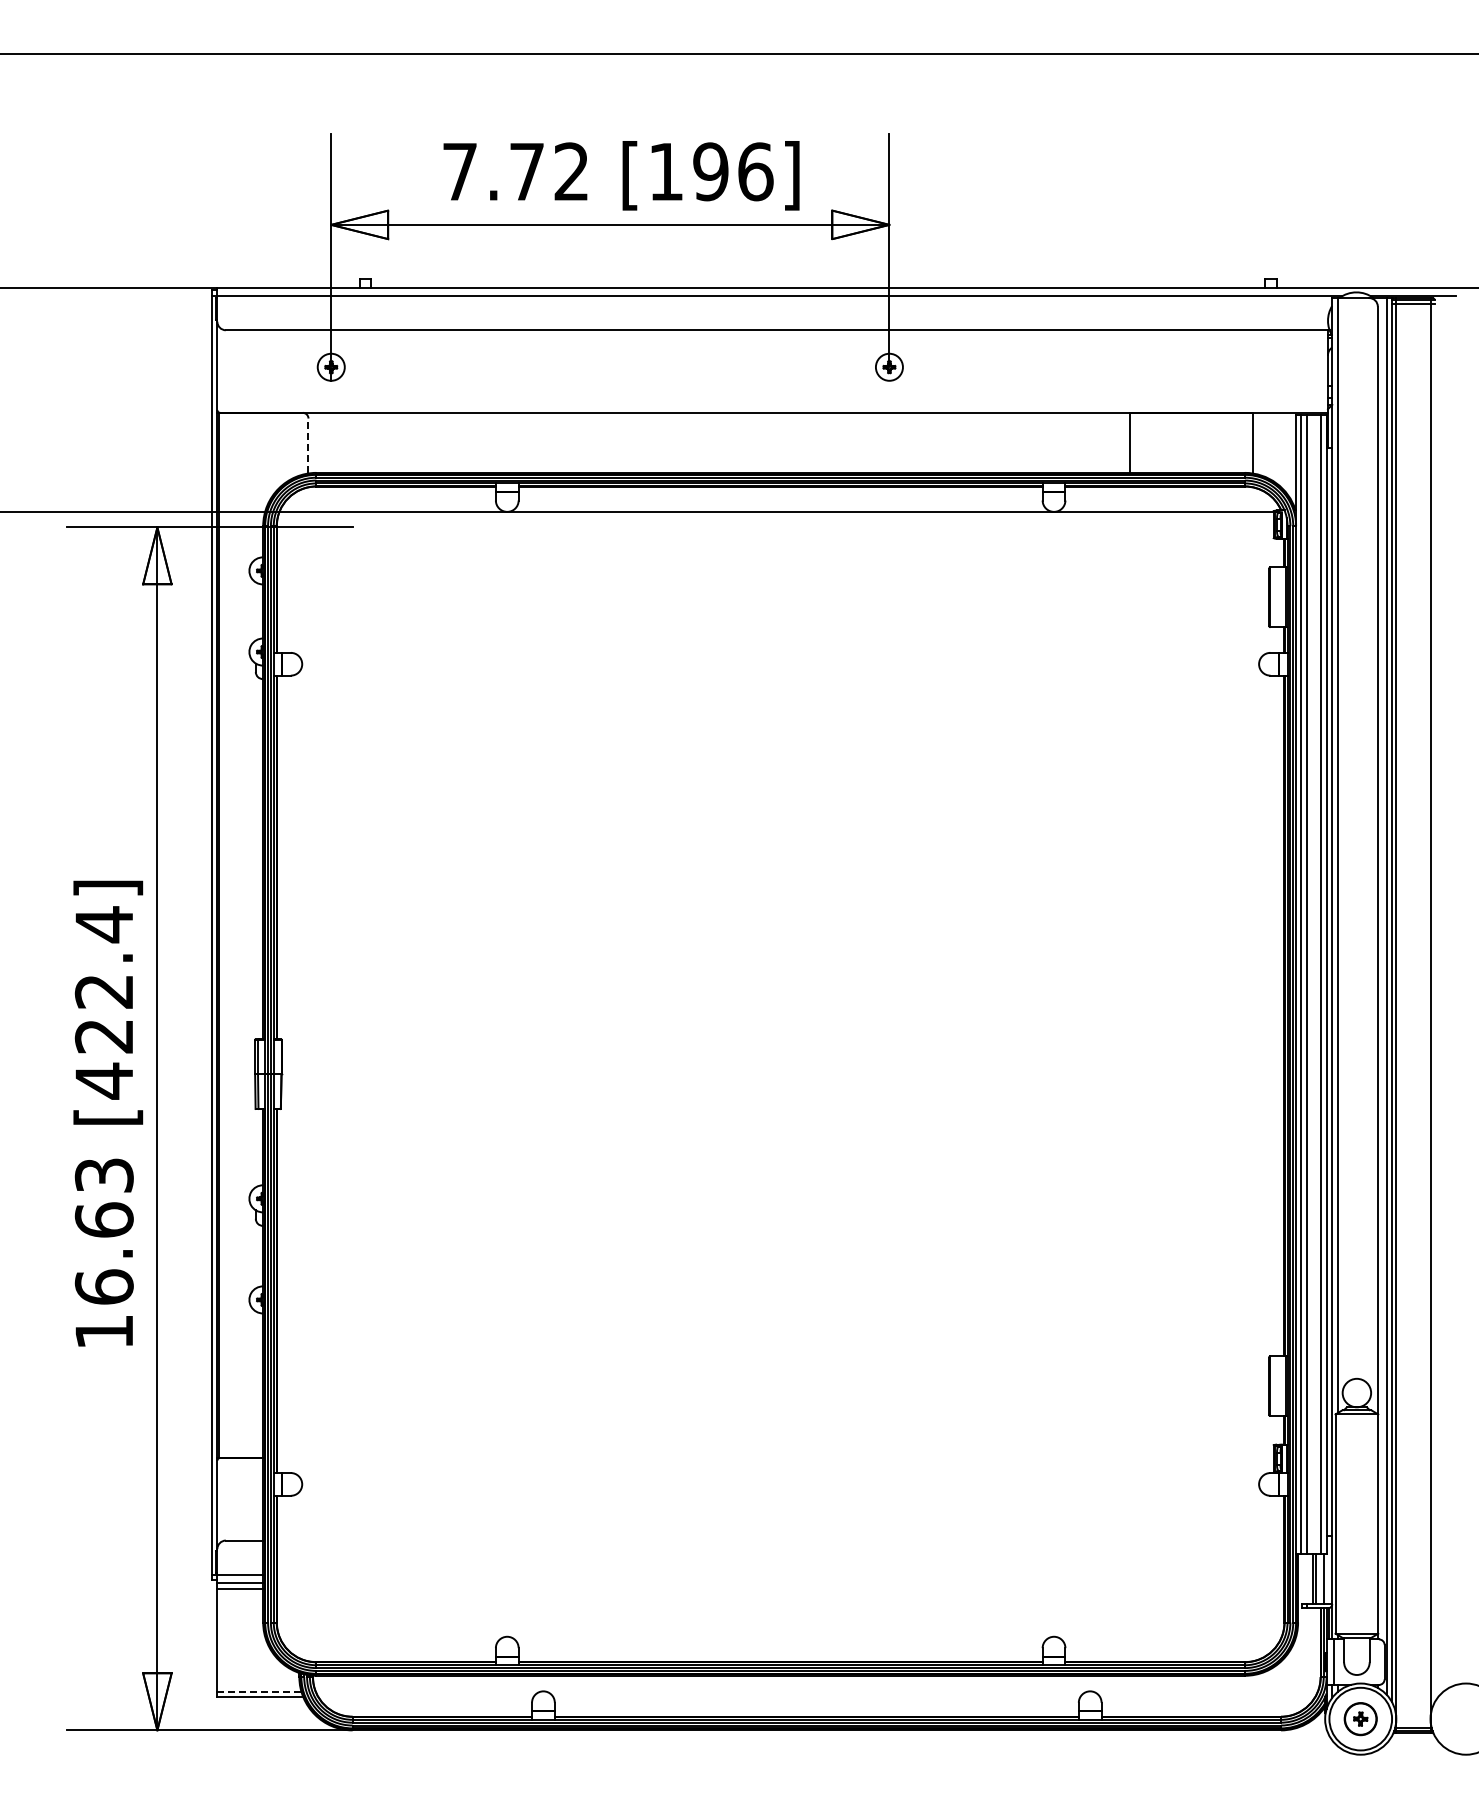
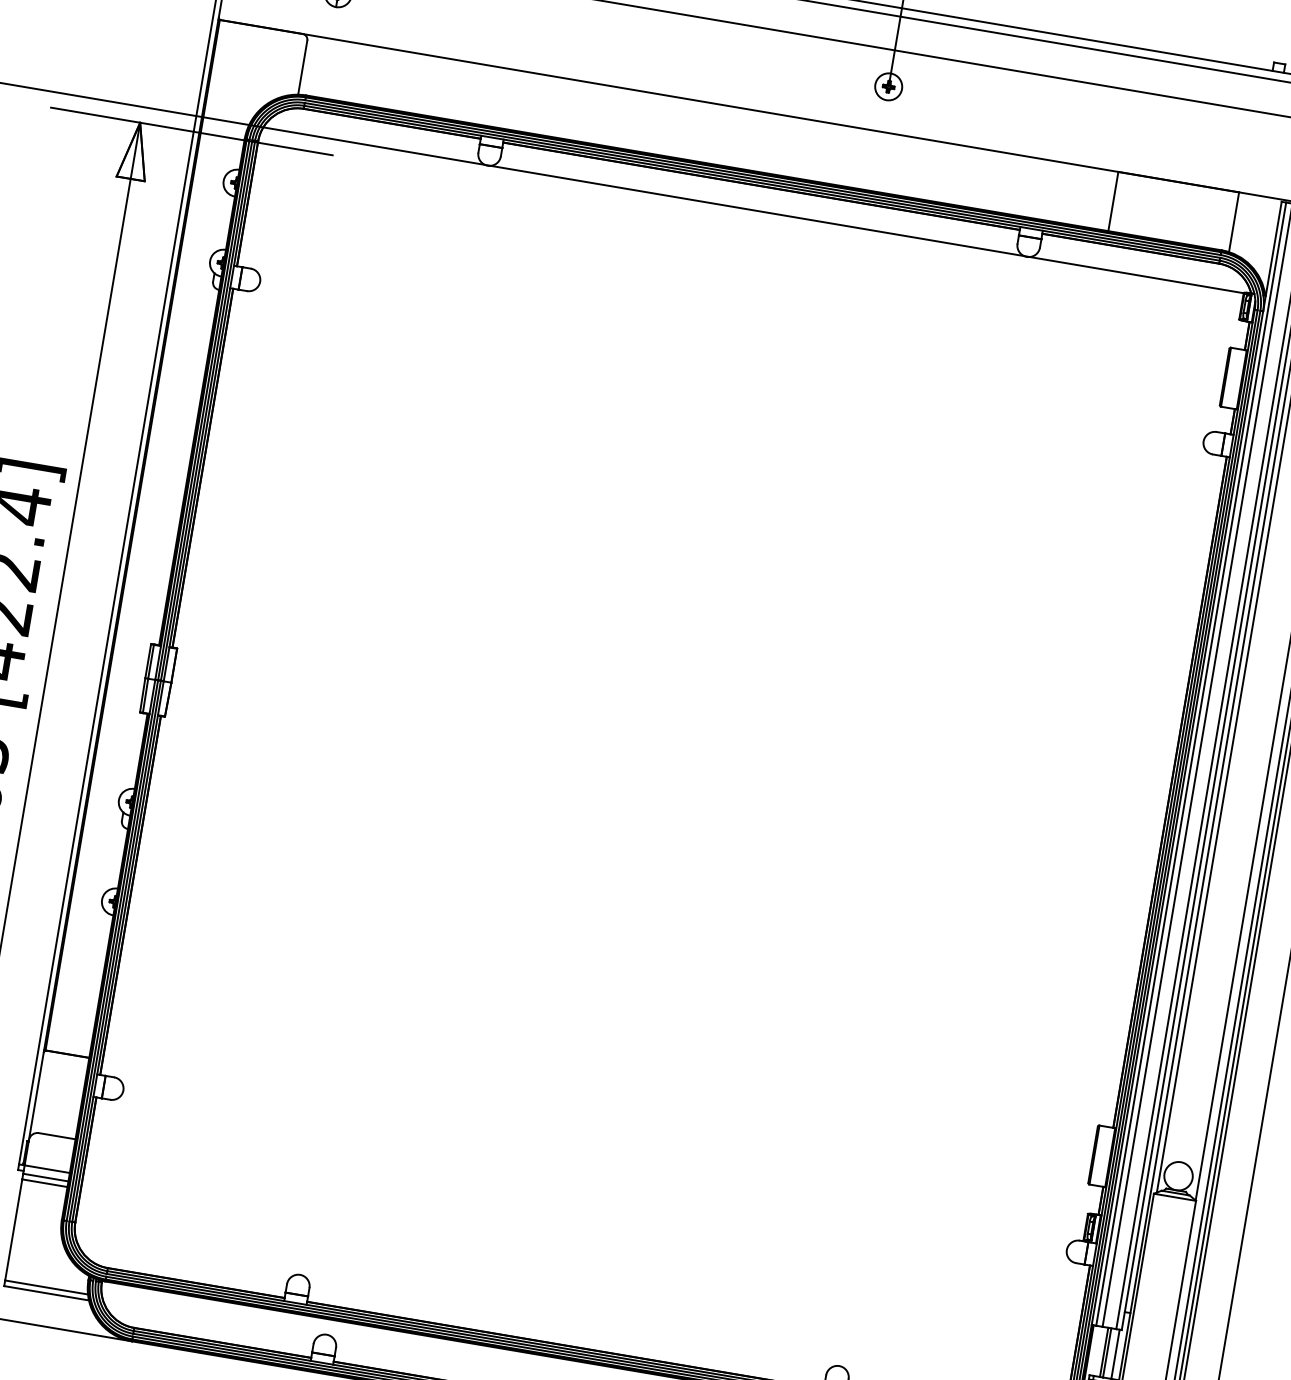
line: (308, 445) -> (302, 67), dashed -> solid
line: (259, 1691) -> (46, 1287), dashed -> solid

